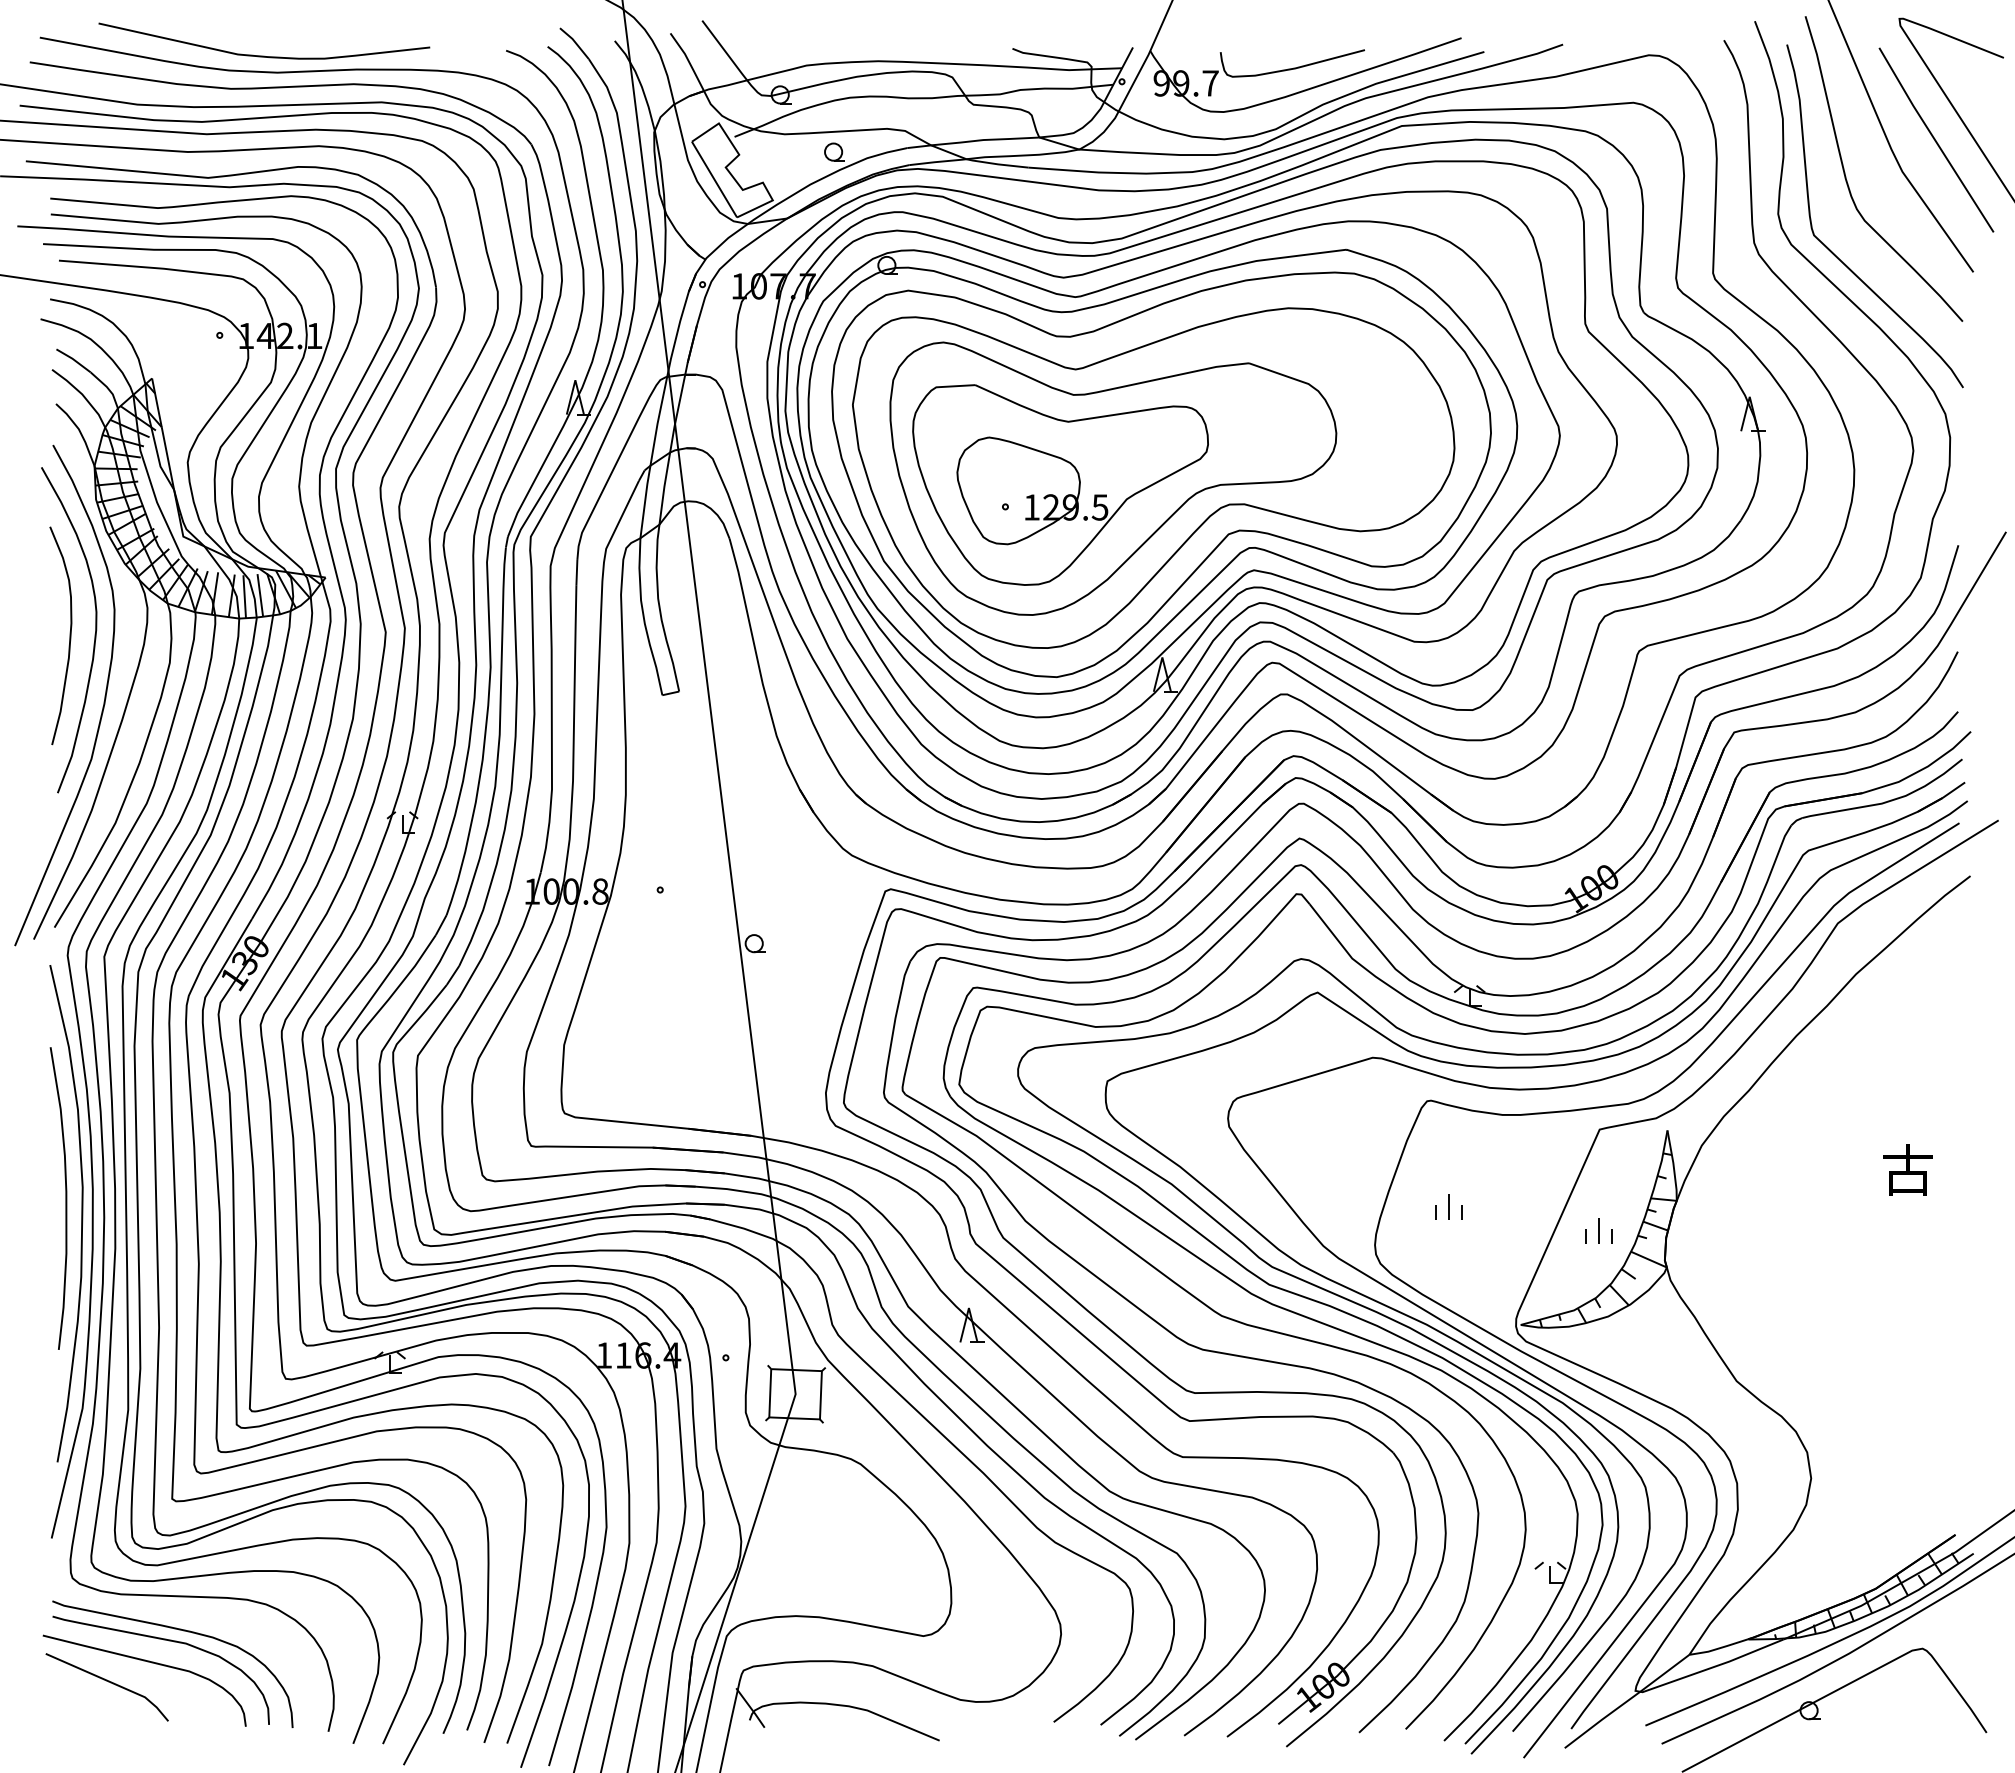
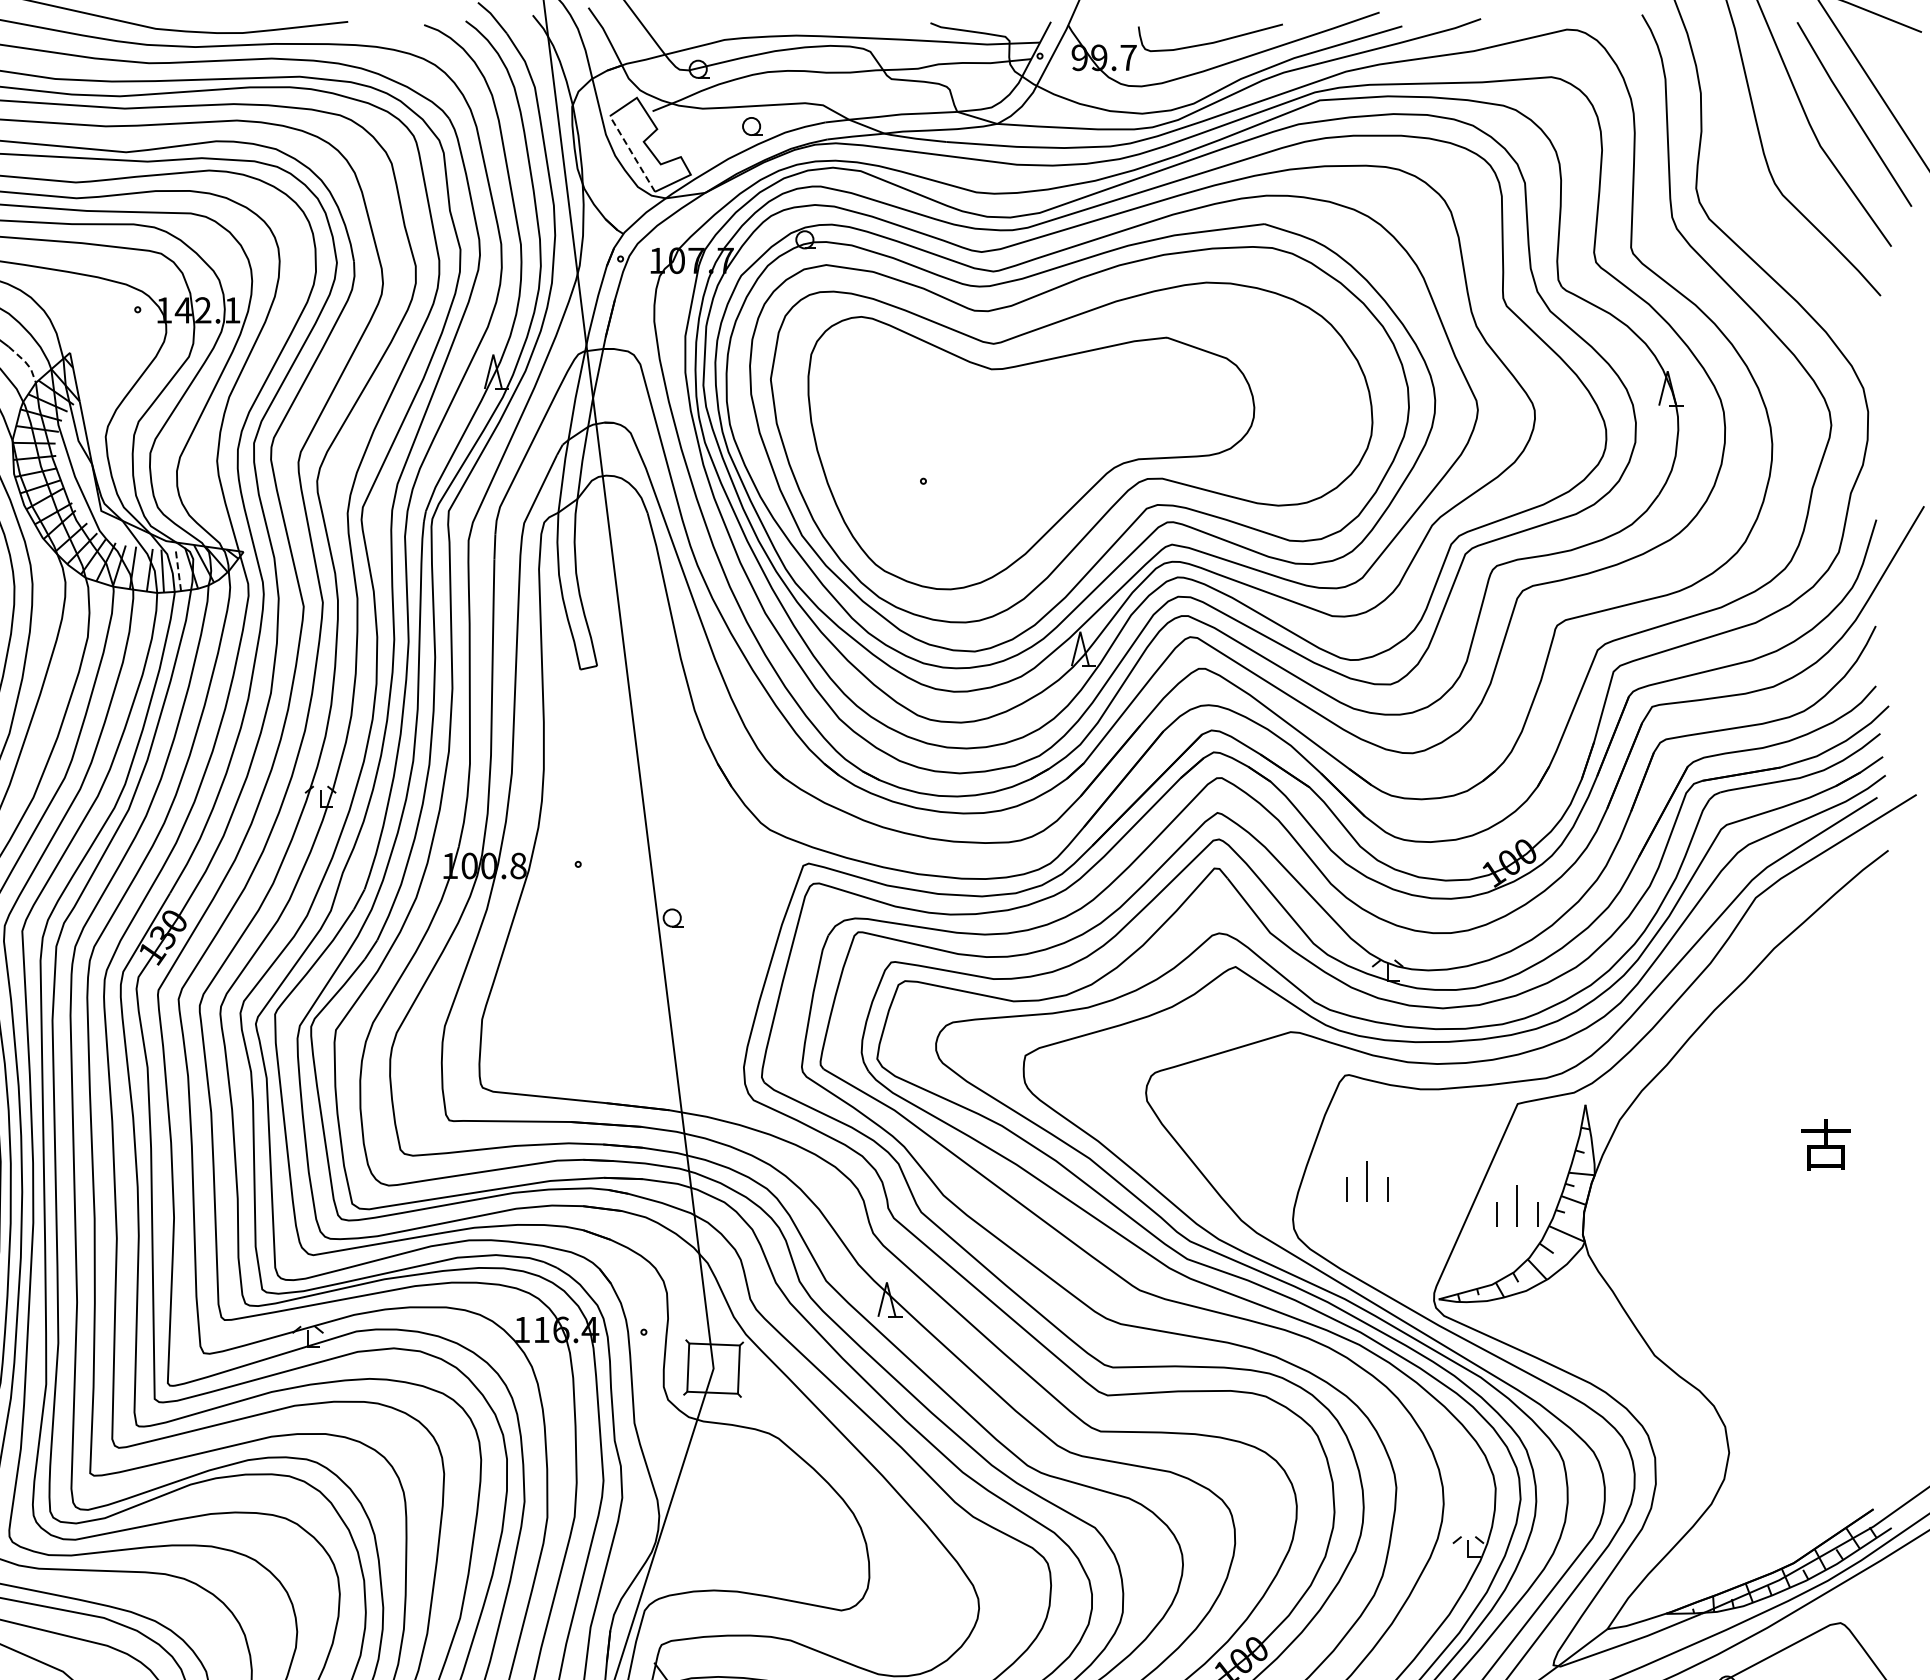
line: (714, 179) -> (632, 153), solid -> dashed
curve: (1835, 254) -> (1753, 228), removed
line: (108, 388) -> (26, 362), solid -> dashed
part: (1060, 484) -> (978, 458), removed
line: (260, 594) -> (178, 568), solid -> dashed
part: (1448, 1206) -> (1366, 1180), size x1.6
part: (1598, 1230) -> (1516, 1204), size x1.6

